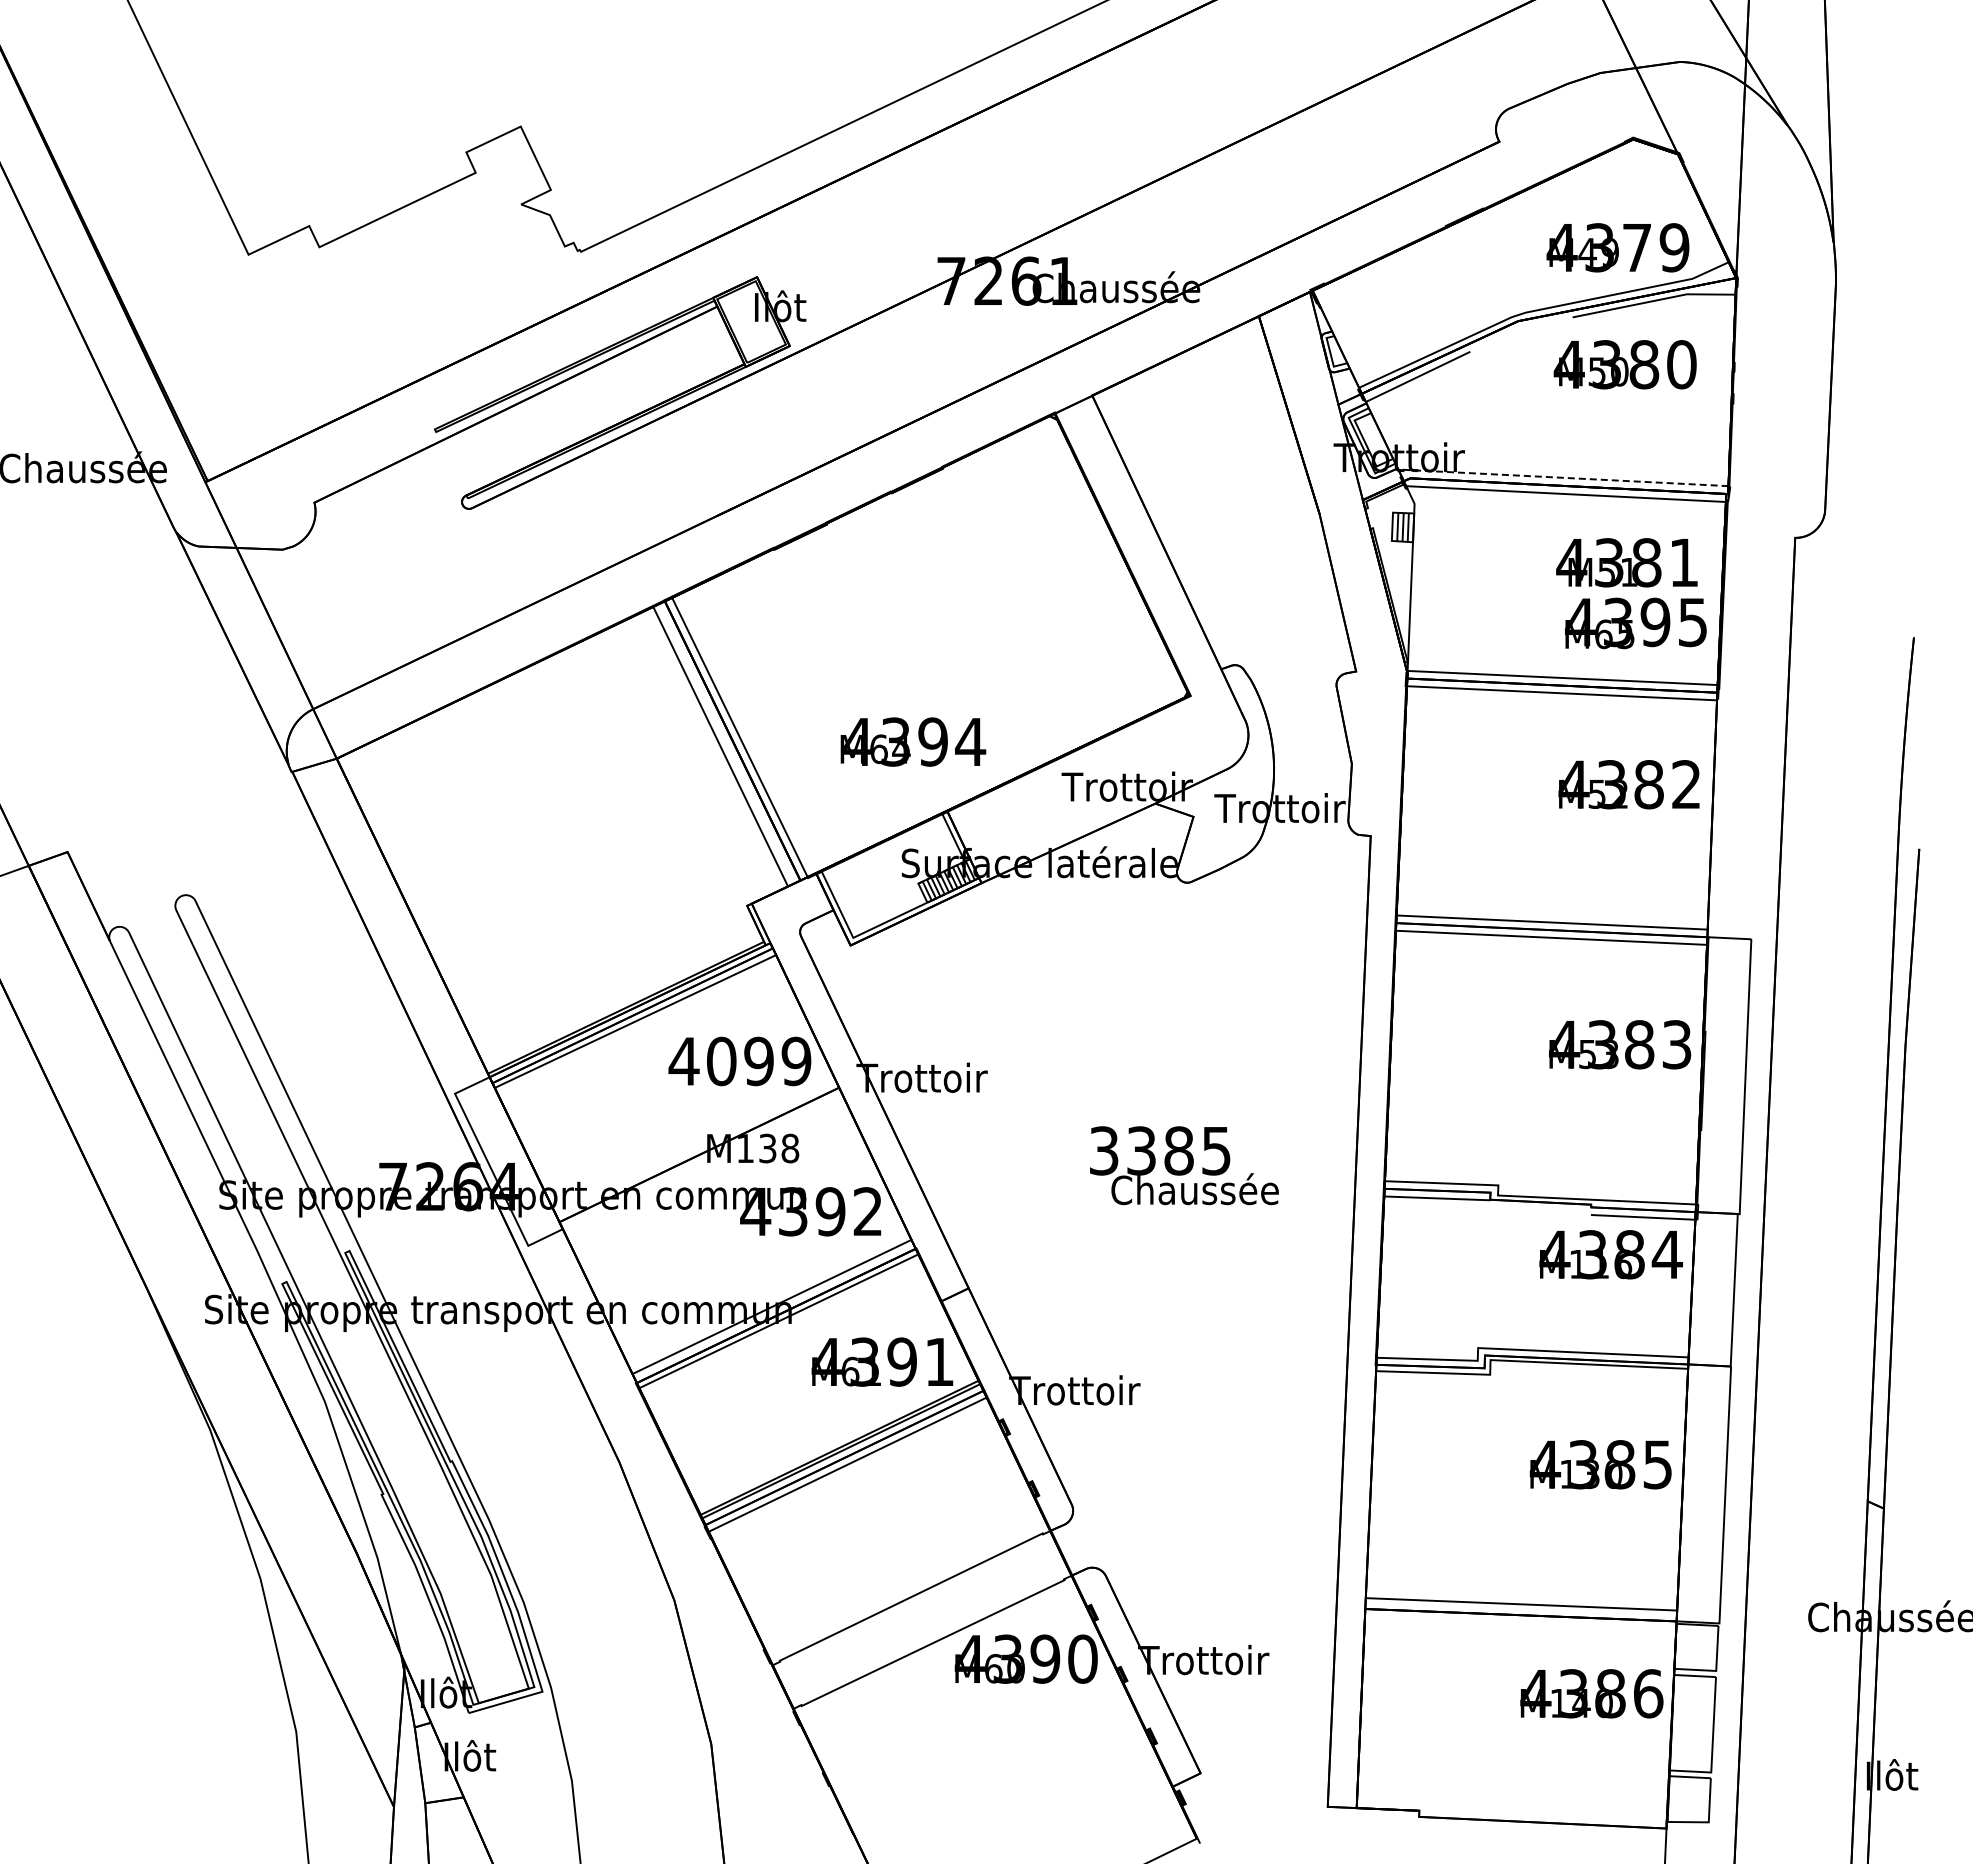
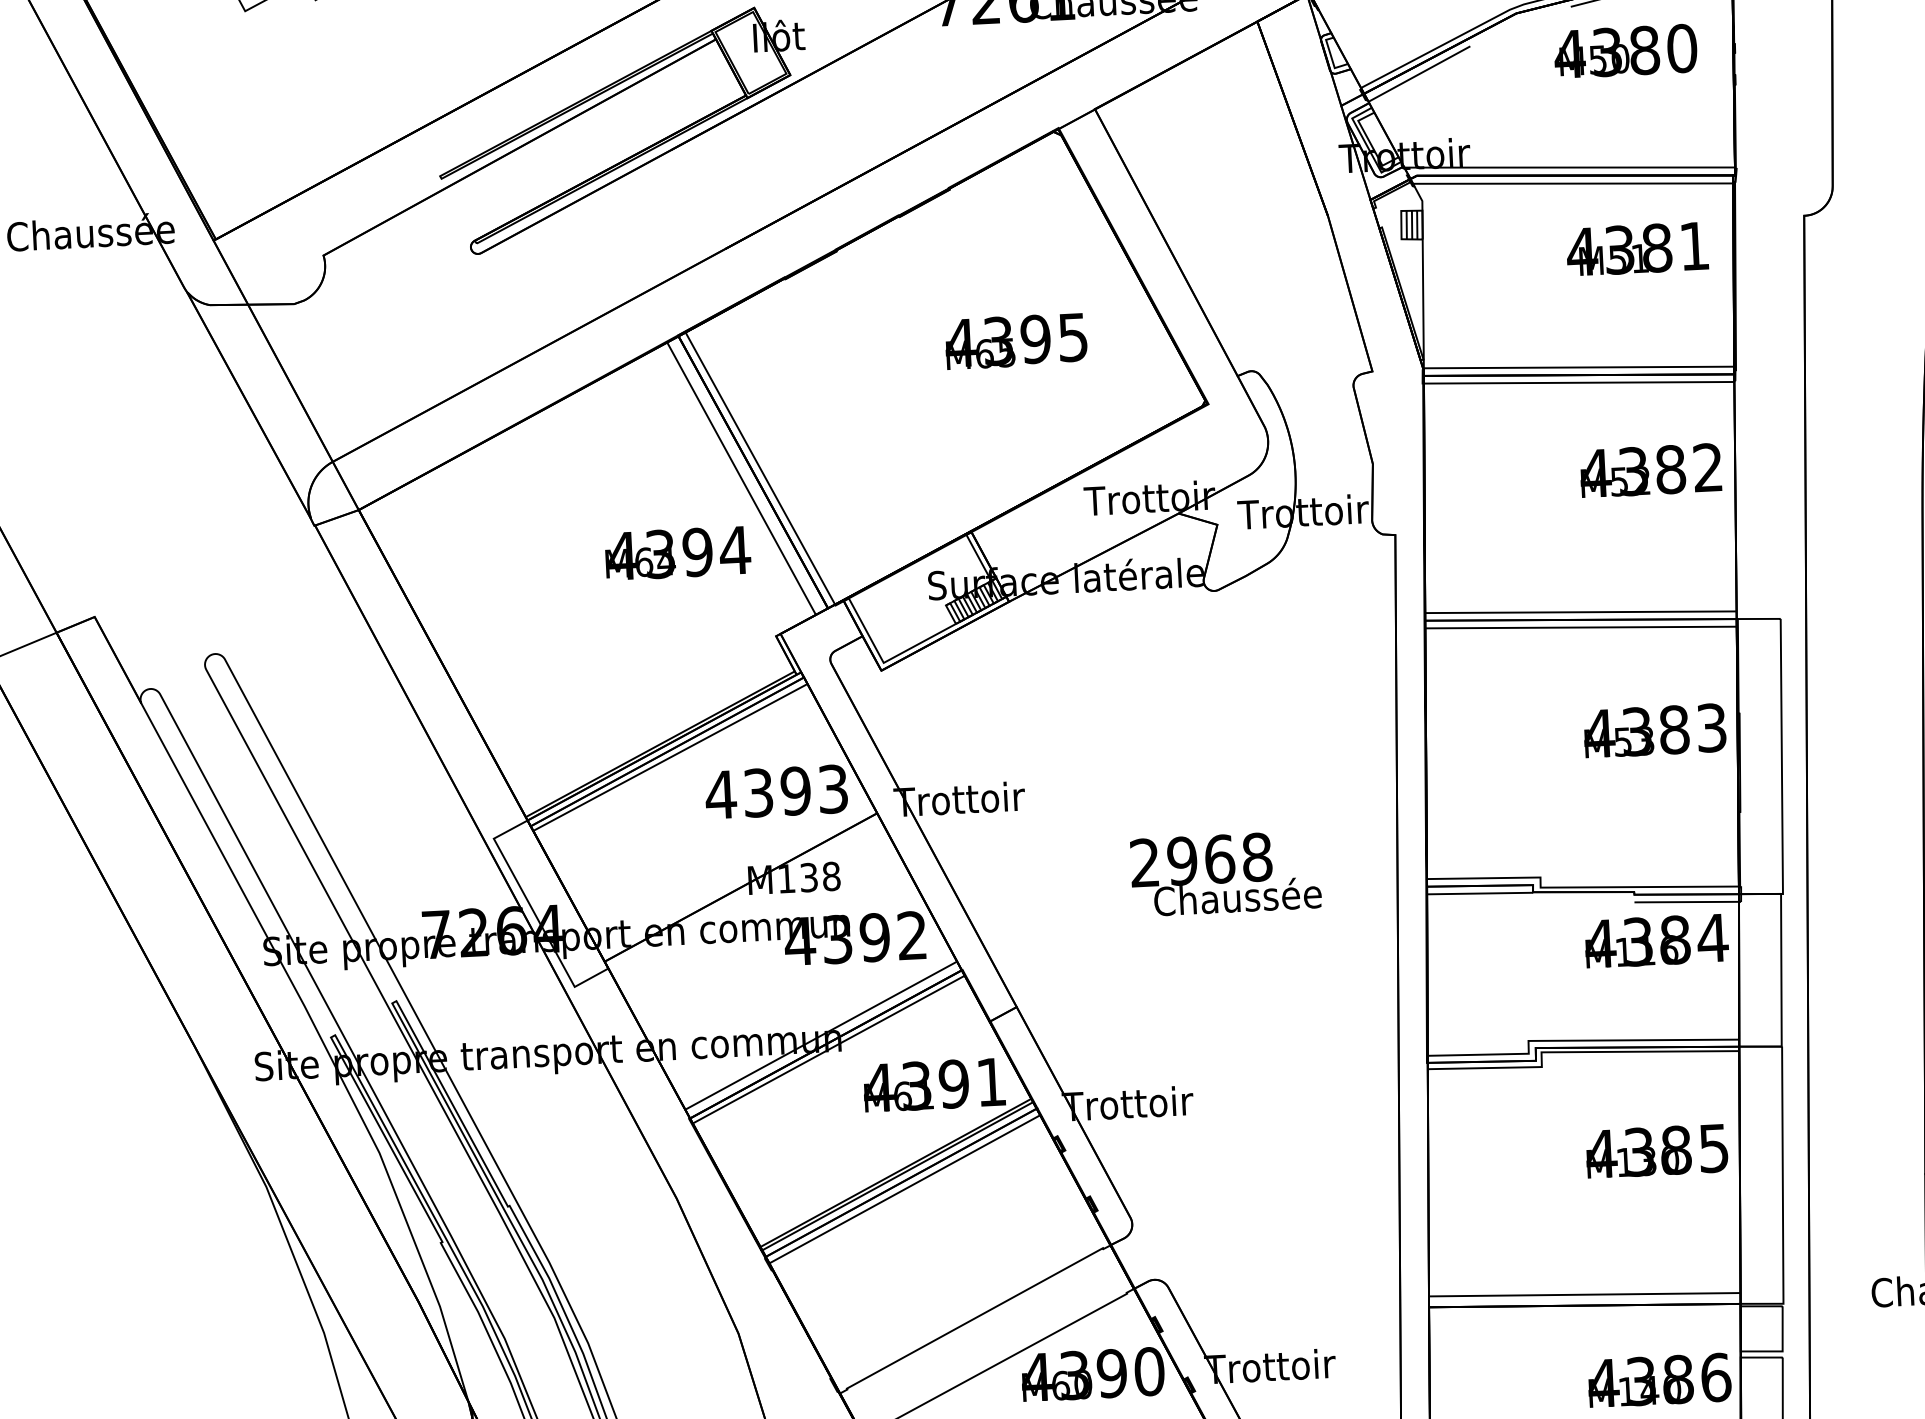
line: (1562, 477) -> (1568, 167), dashed -> solid
text: (1635, 623) -> (1015, 341), moved
text: (913, 741) -> (678, 552), moved
text: (759, 1061) -> (796, 791), 4099 -> 4393
text: (1160, 1150) -> (1201, 859), 3385 -> 2968

